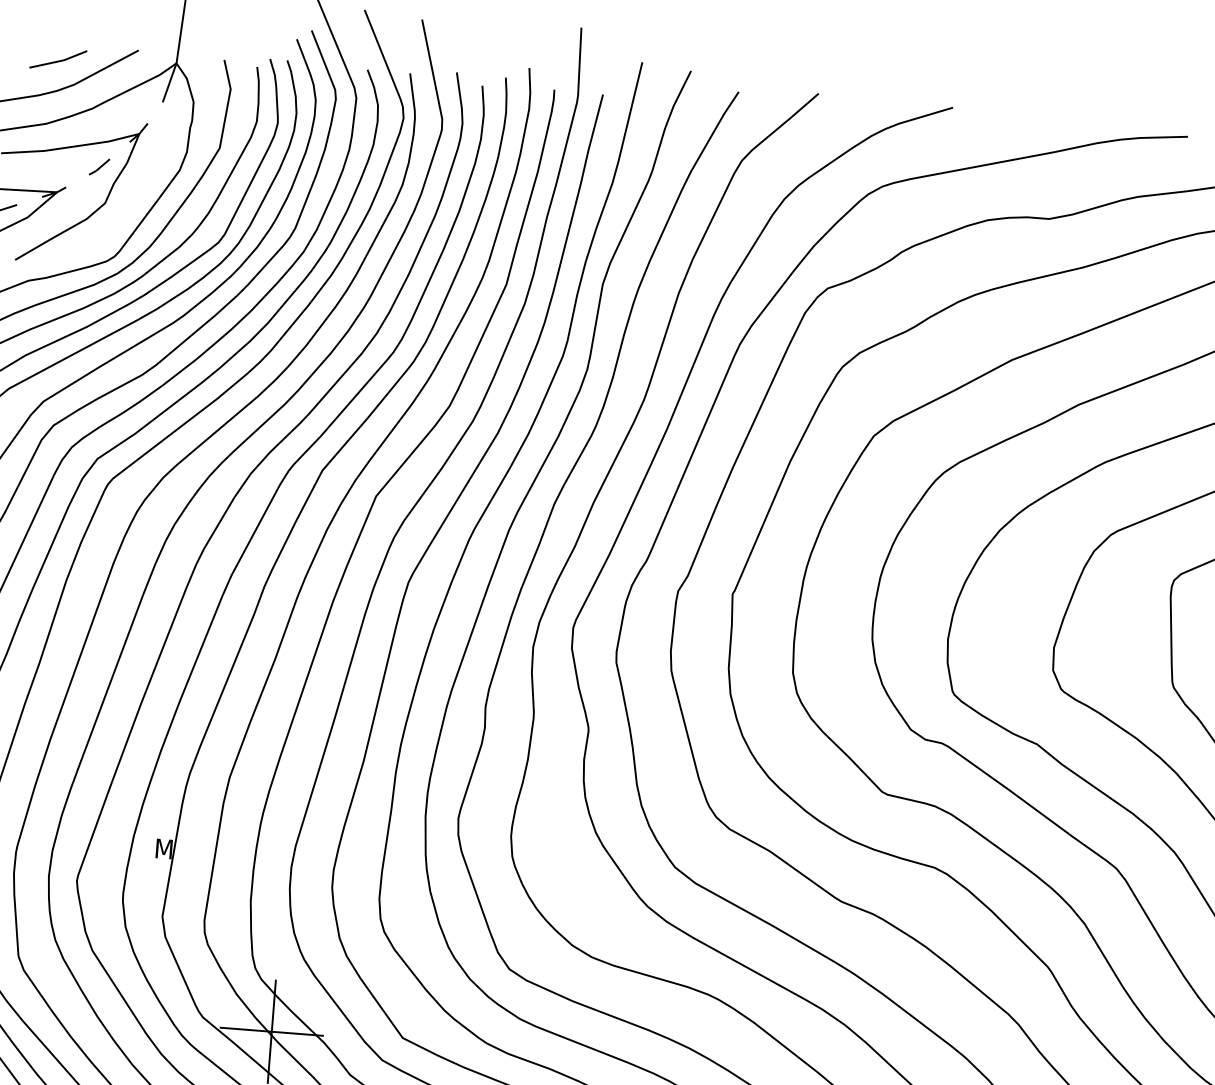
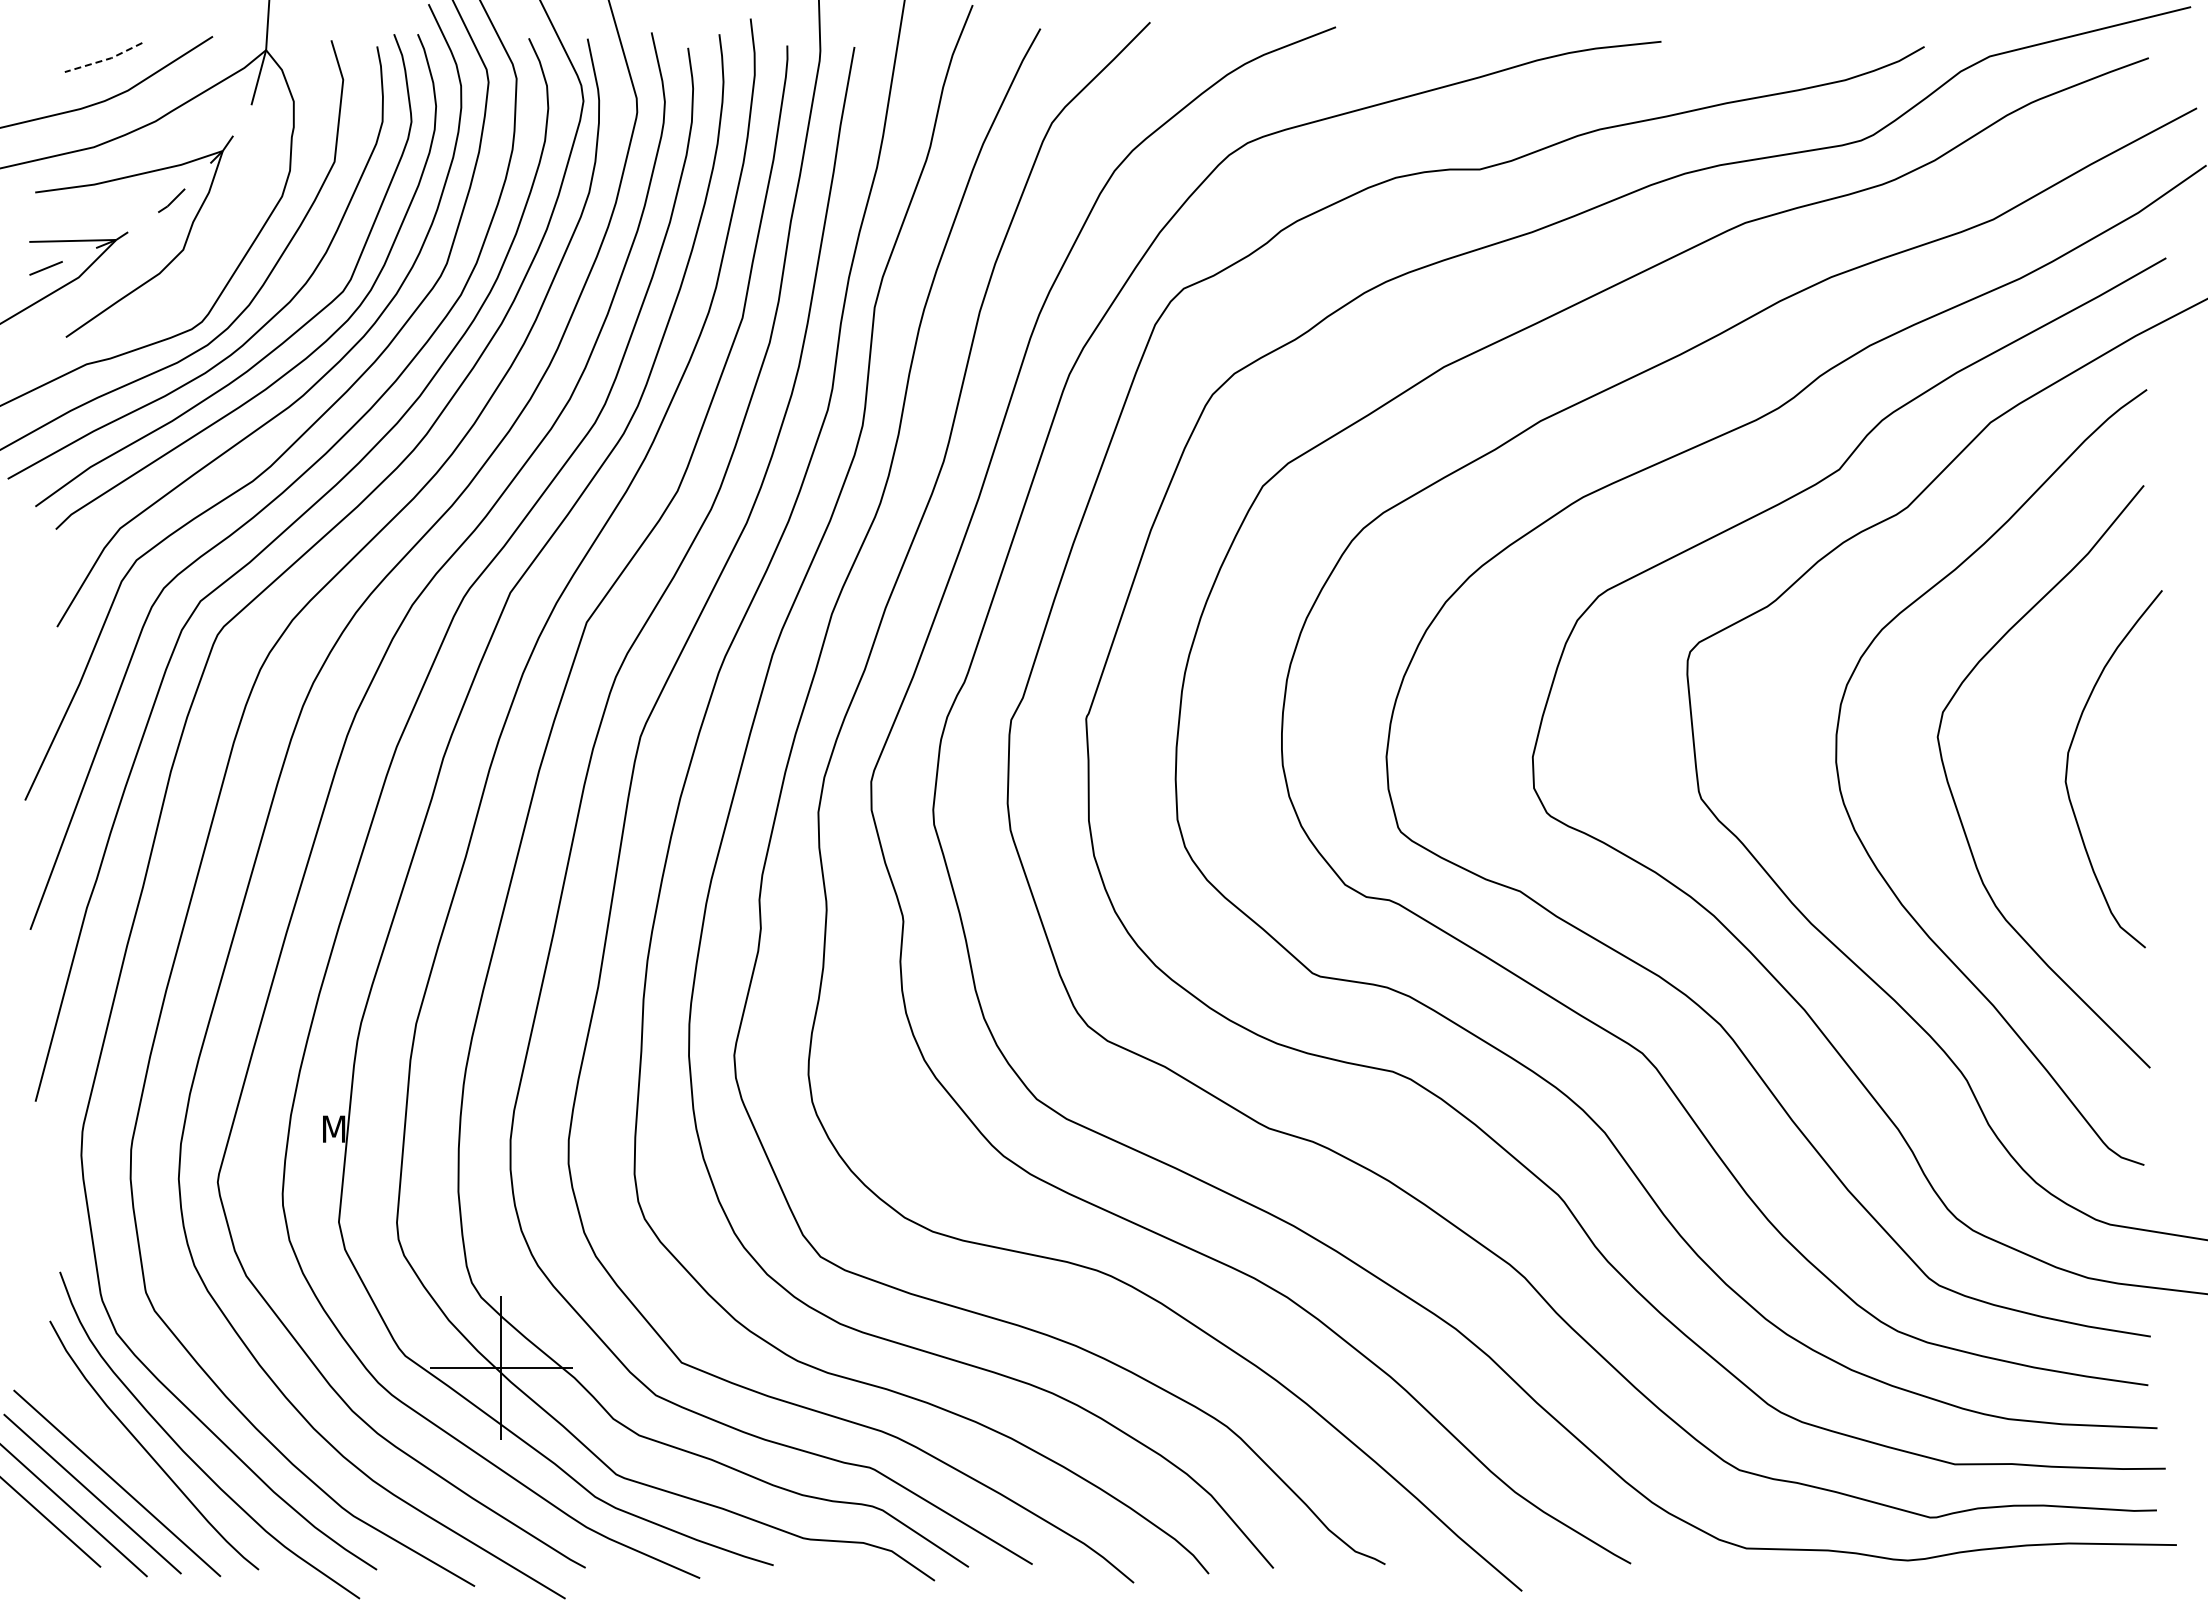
line: (58, 61) -> (104, 60), solid -> dashed

